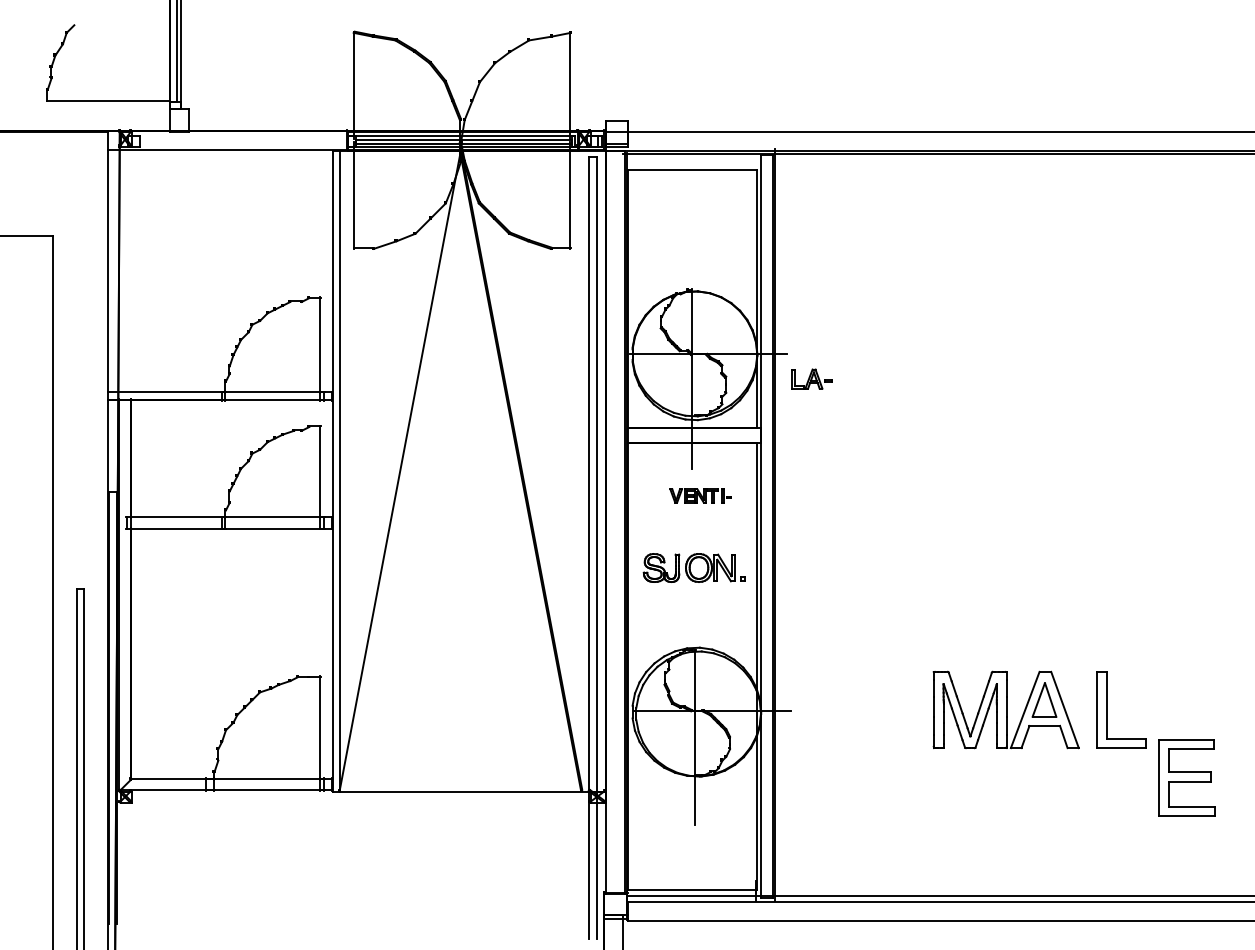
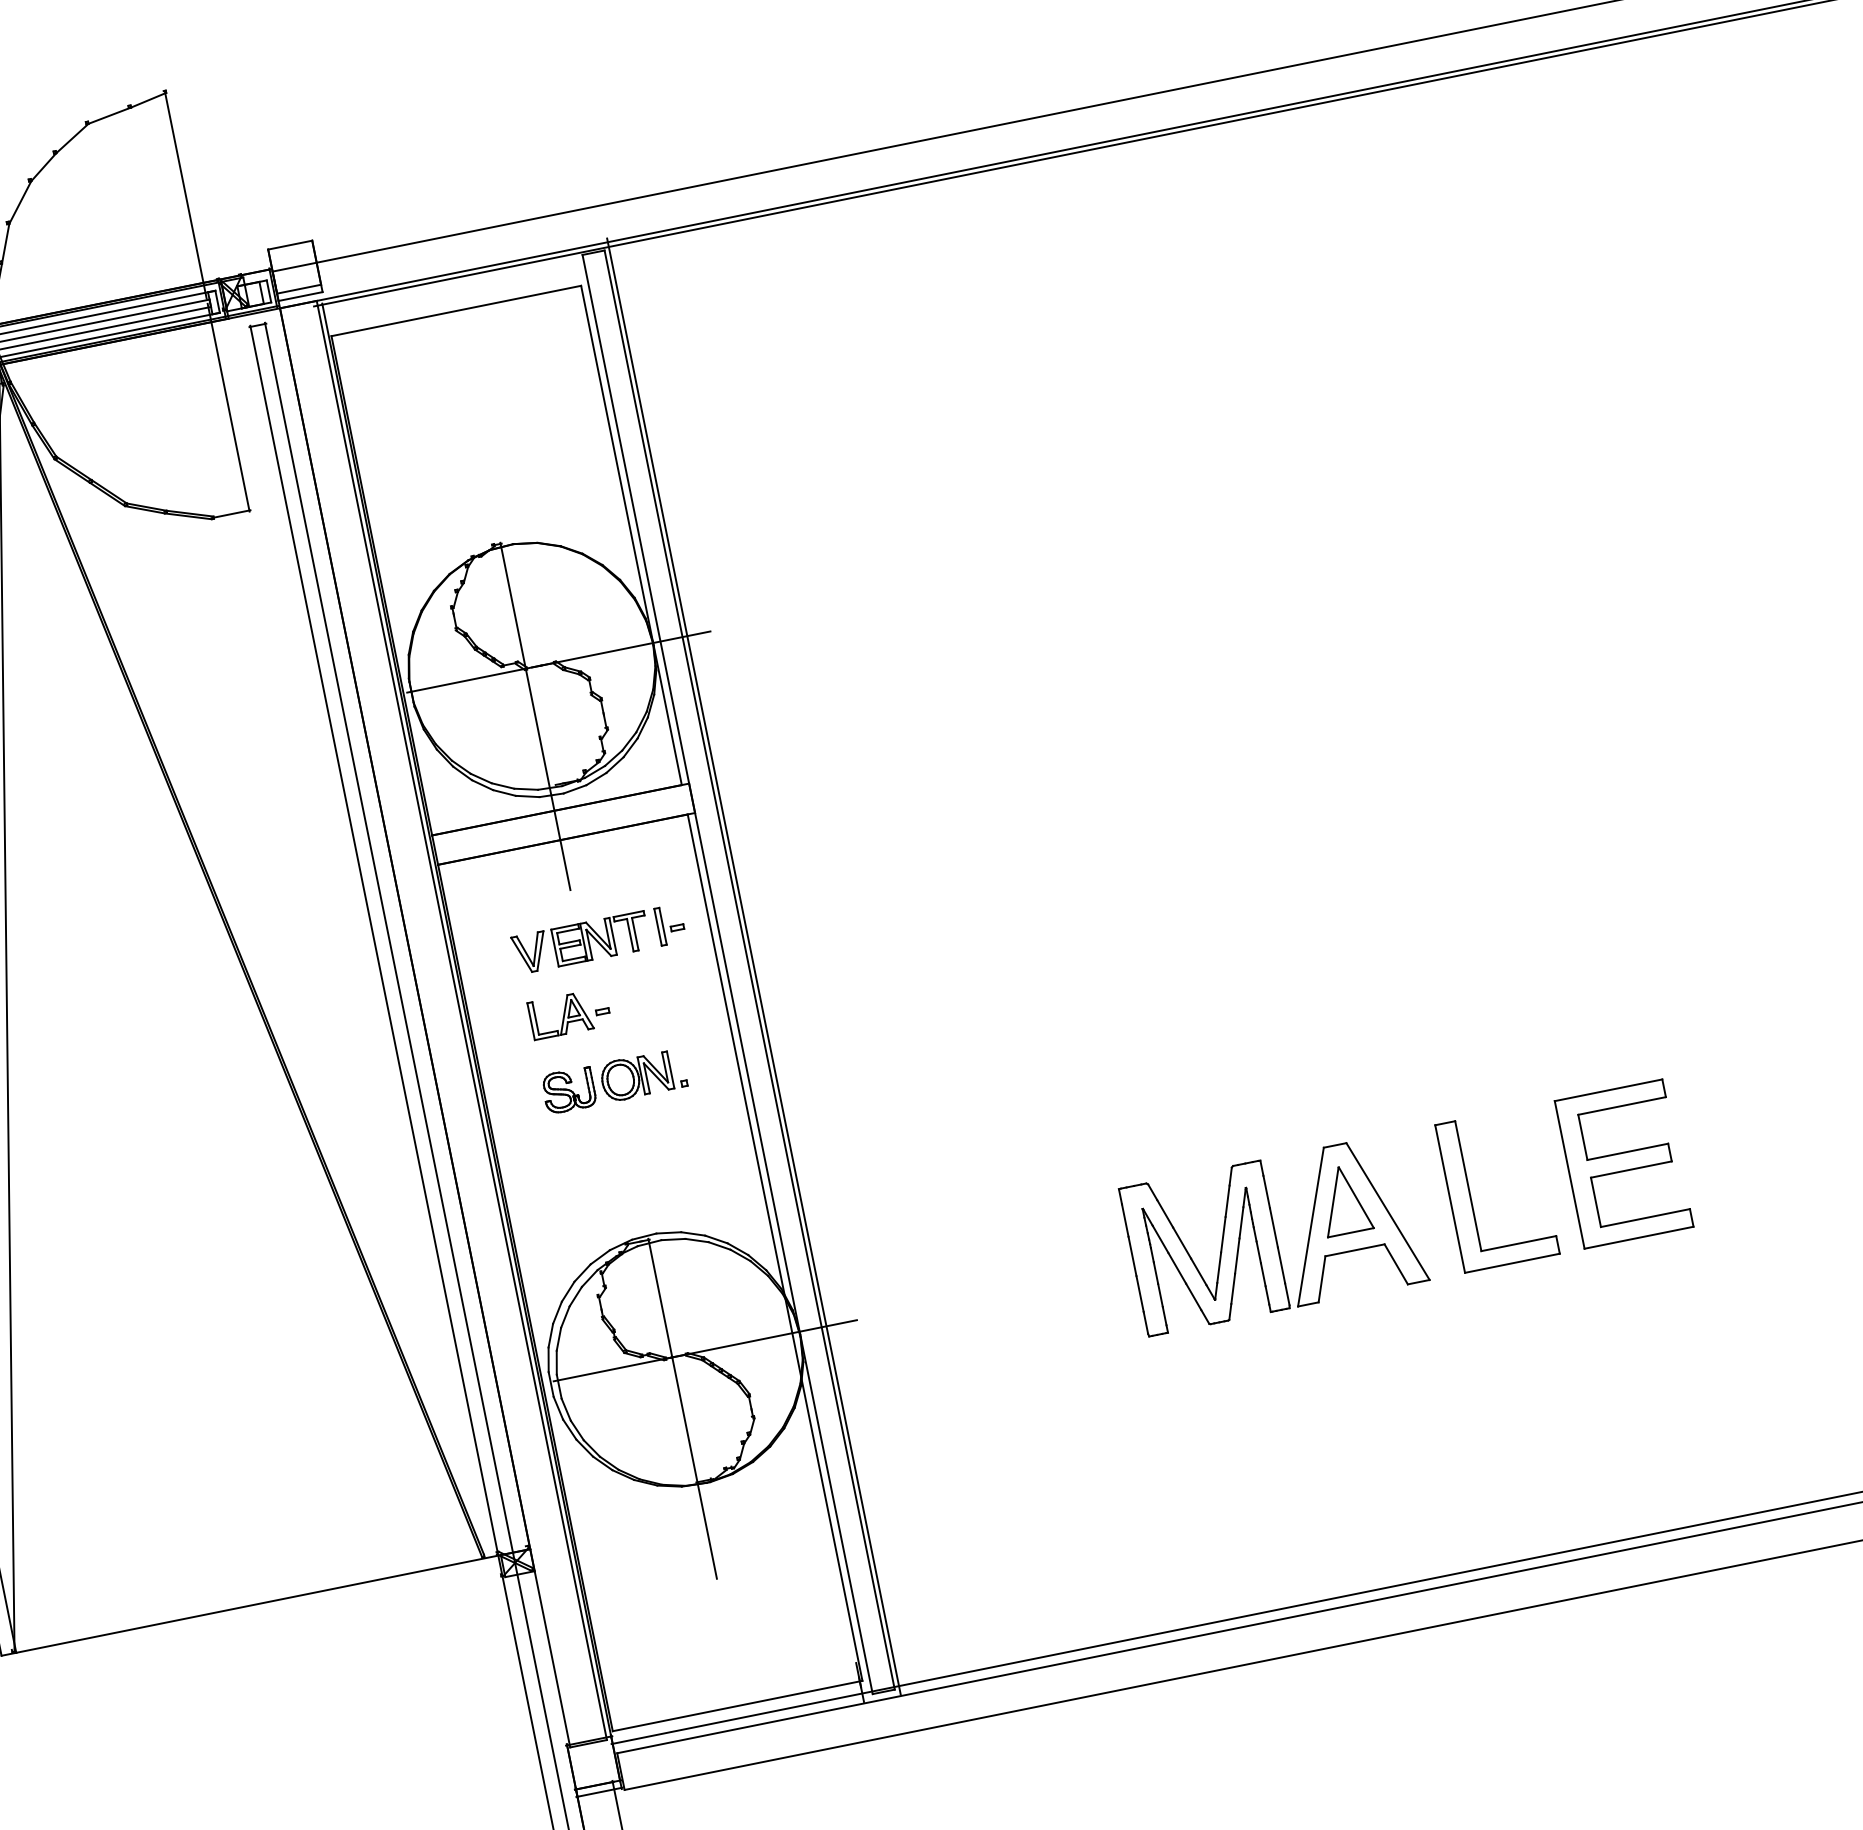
part: (811, 378) -> (568, 1012), moved
part: (700, 495) -> (598, 938), size x1.43
part: (693, 567) -> (612, 1080), size x0.71
part: (1186, 777) -> (1623, 1163), moved

